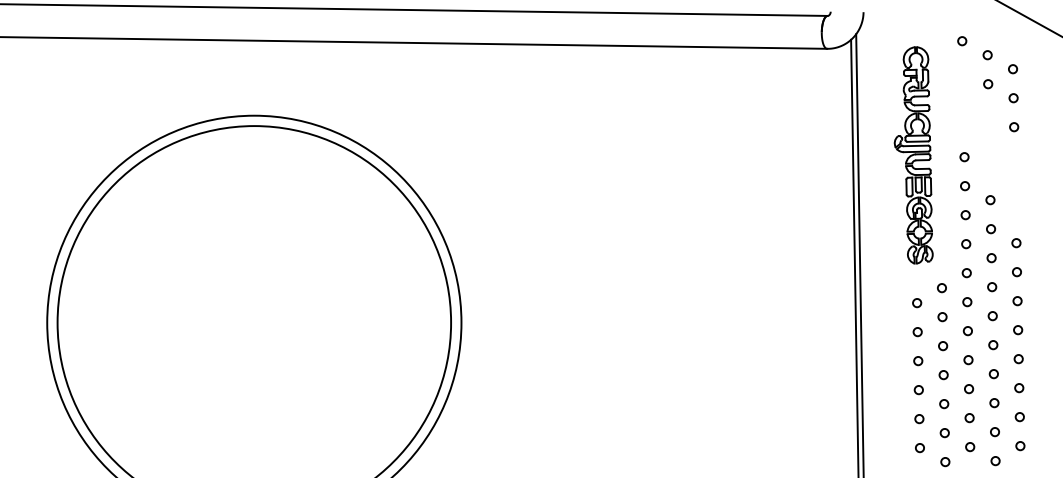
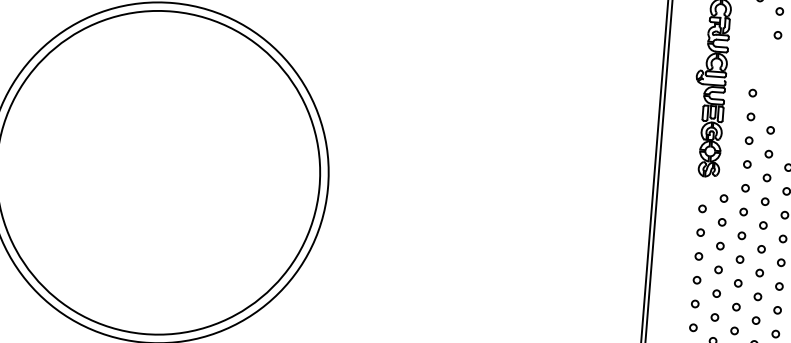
line: (915, 145) -> (713, 79), removed

